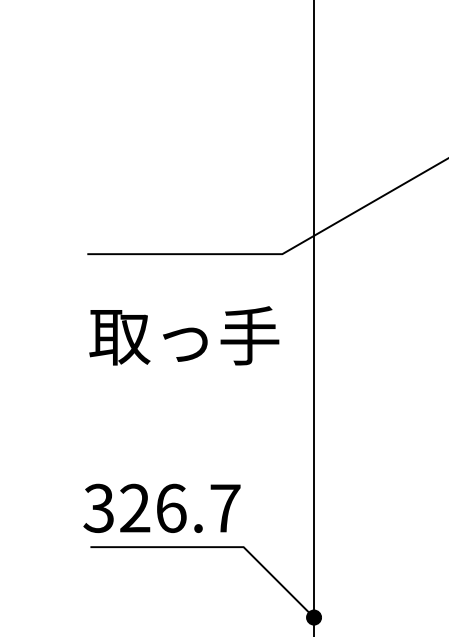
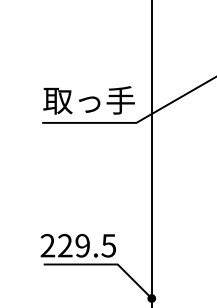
text: (183, 336) -> (88, 100), moved
text: (162, 507) -> (78, 245), 326.7 -> 229.5

